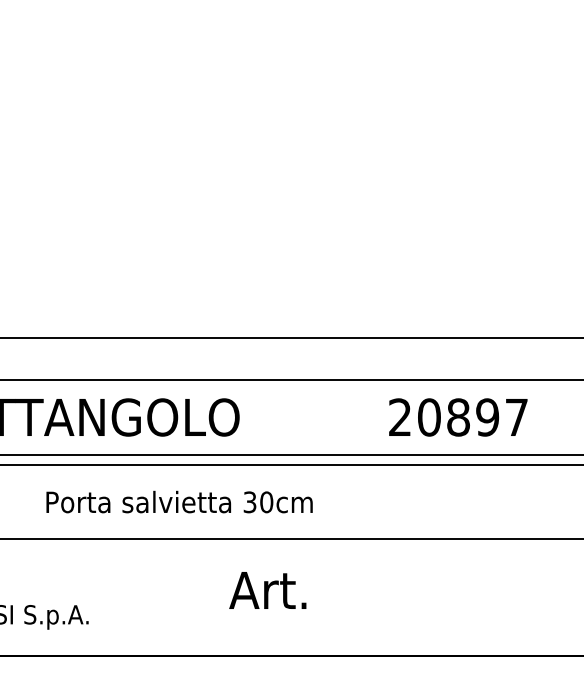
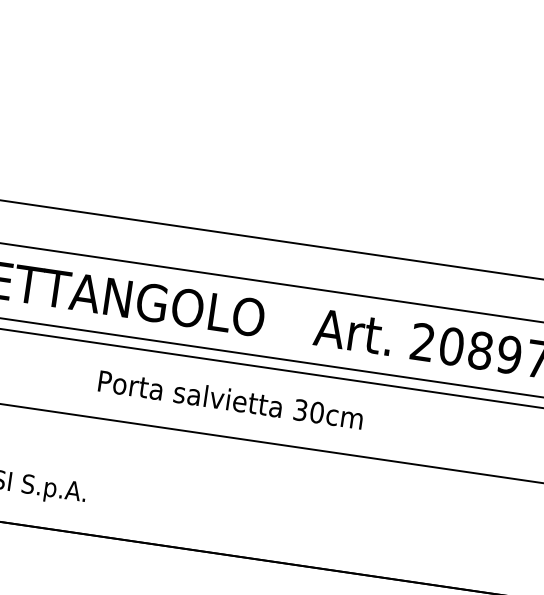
text: (179, 501) -> (230, 399), moved
text: (267, 590) -> (352, 332), moved

